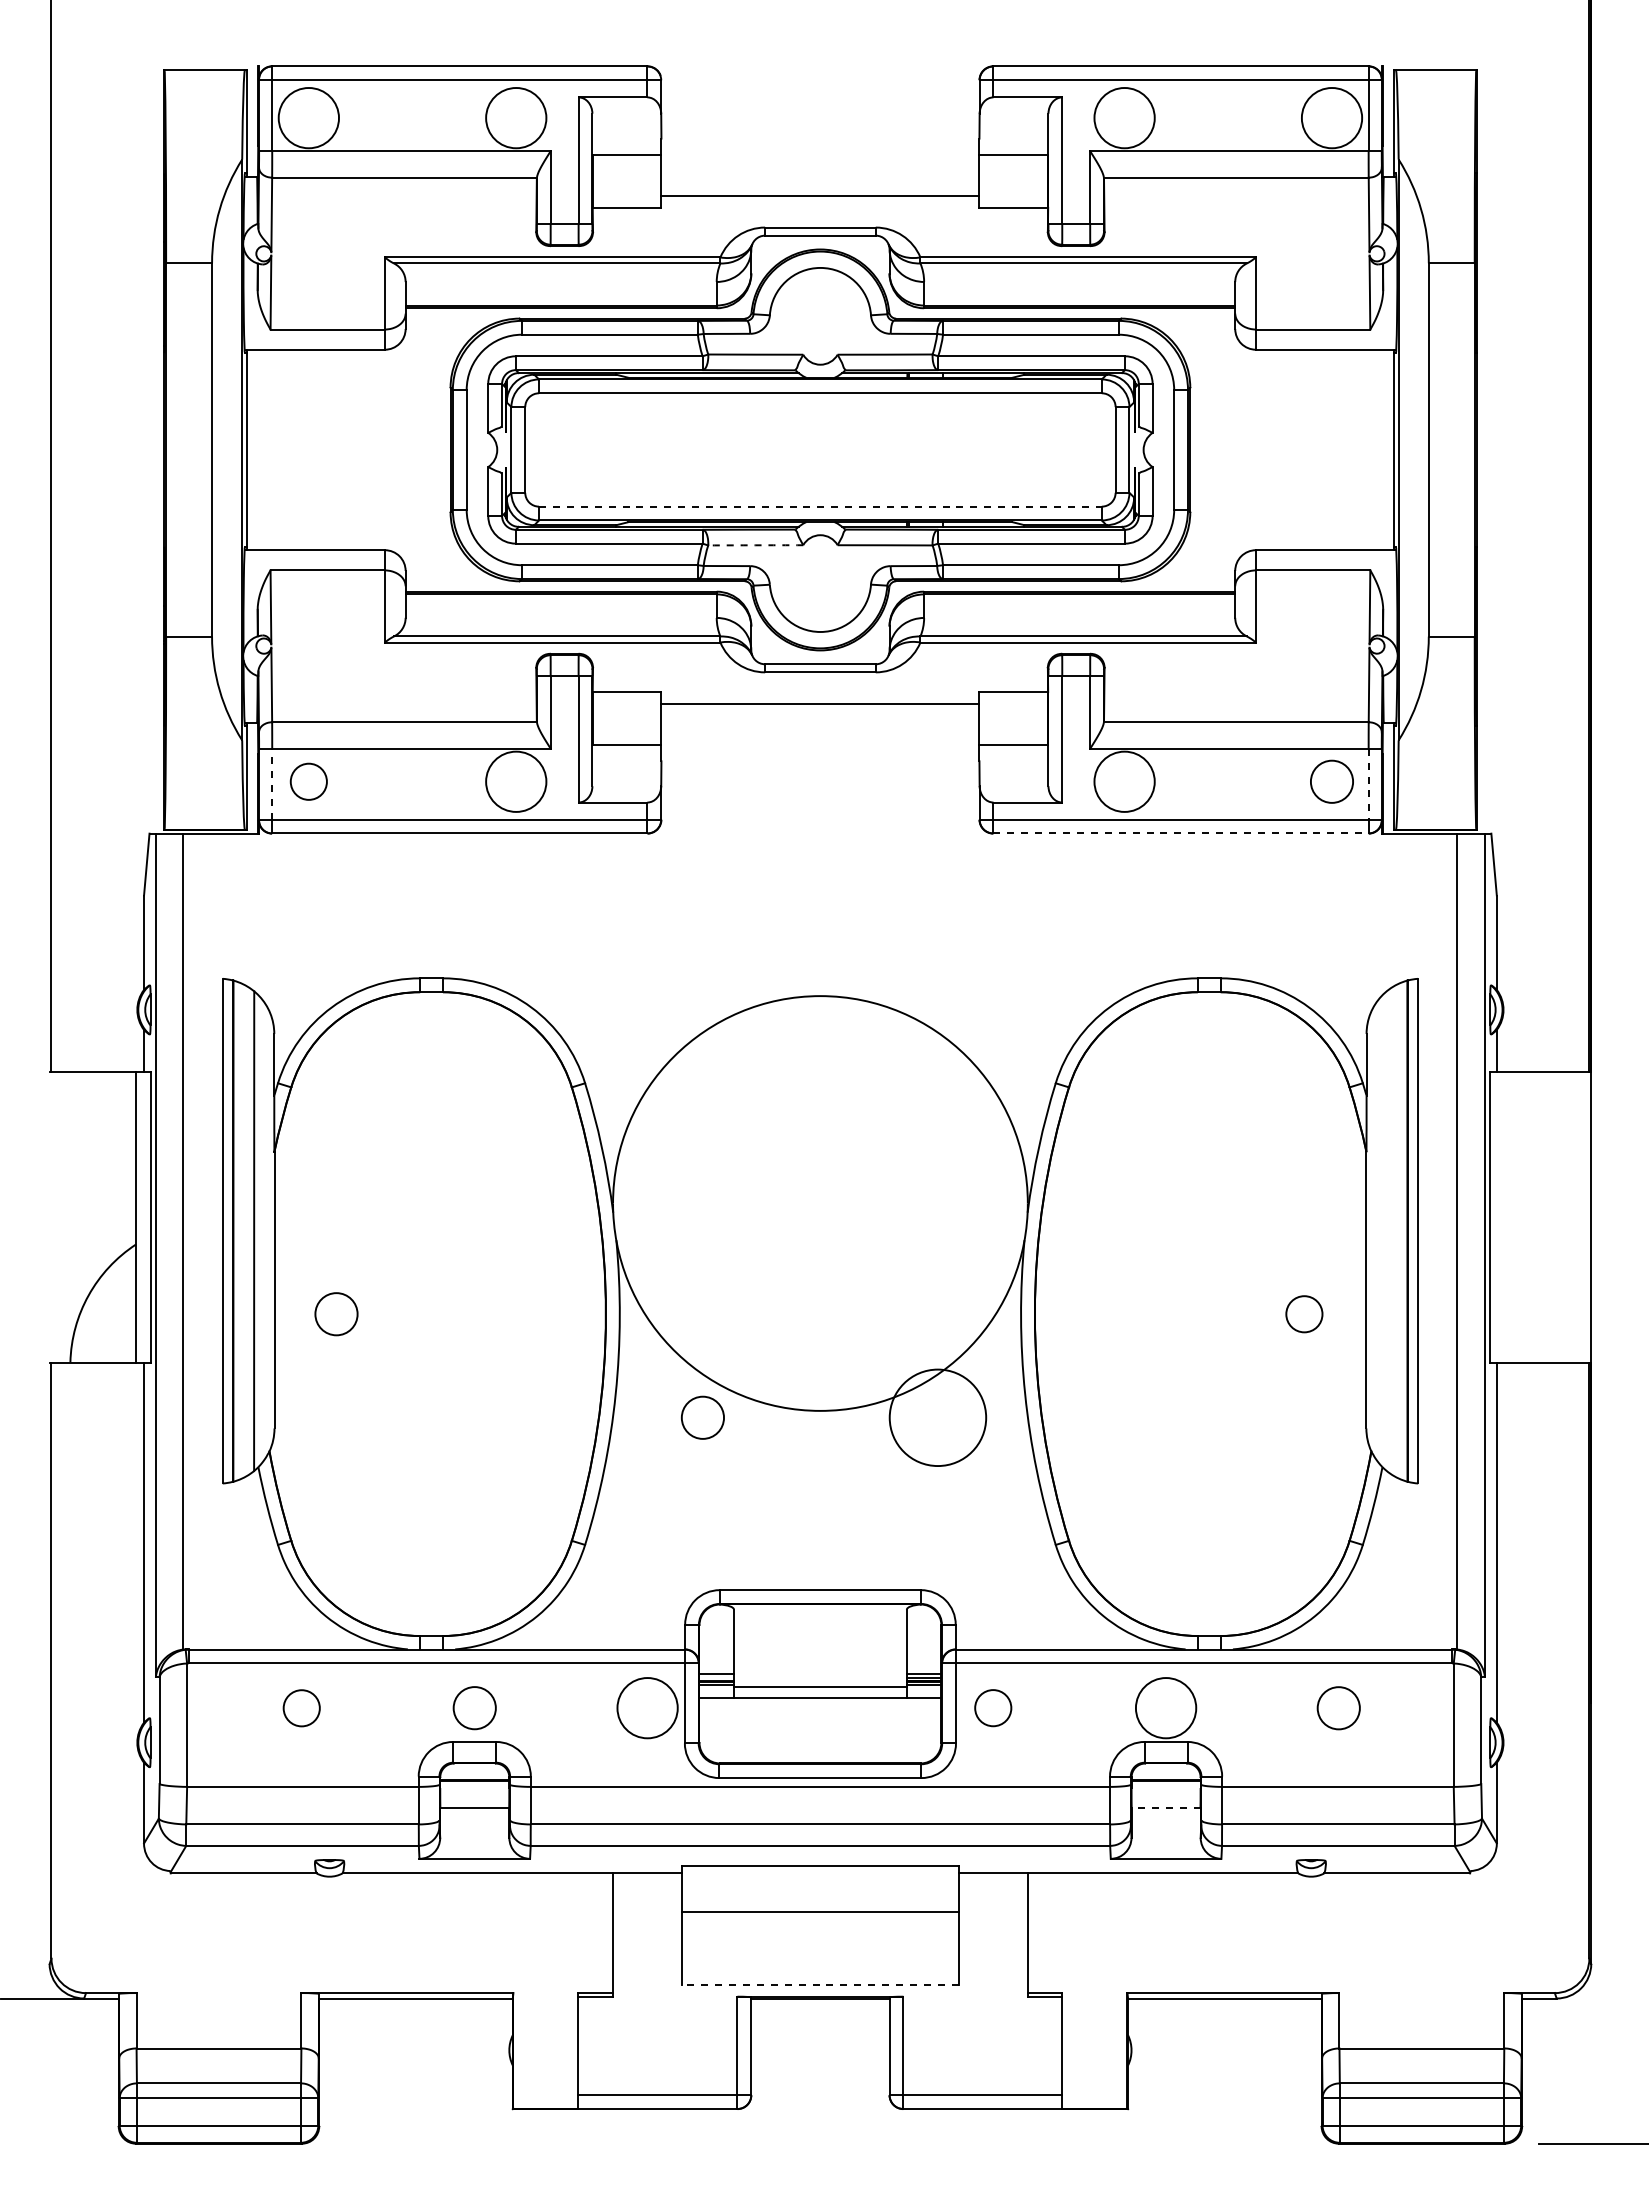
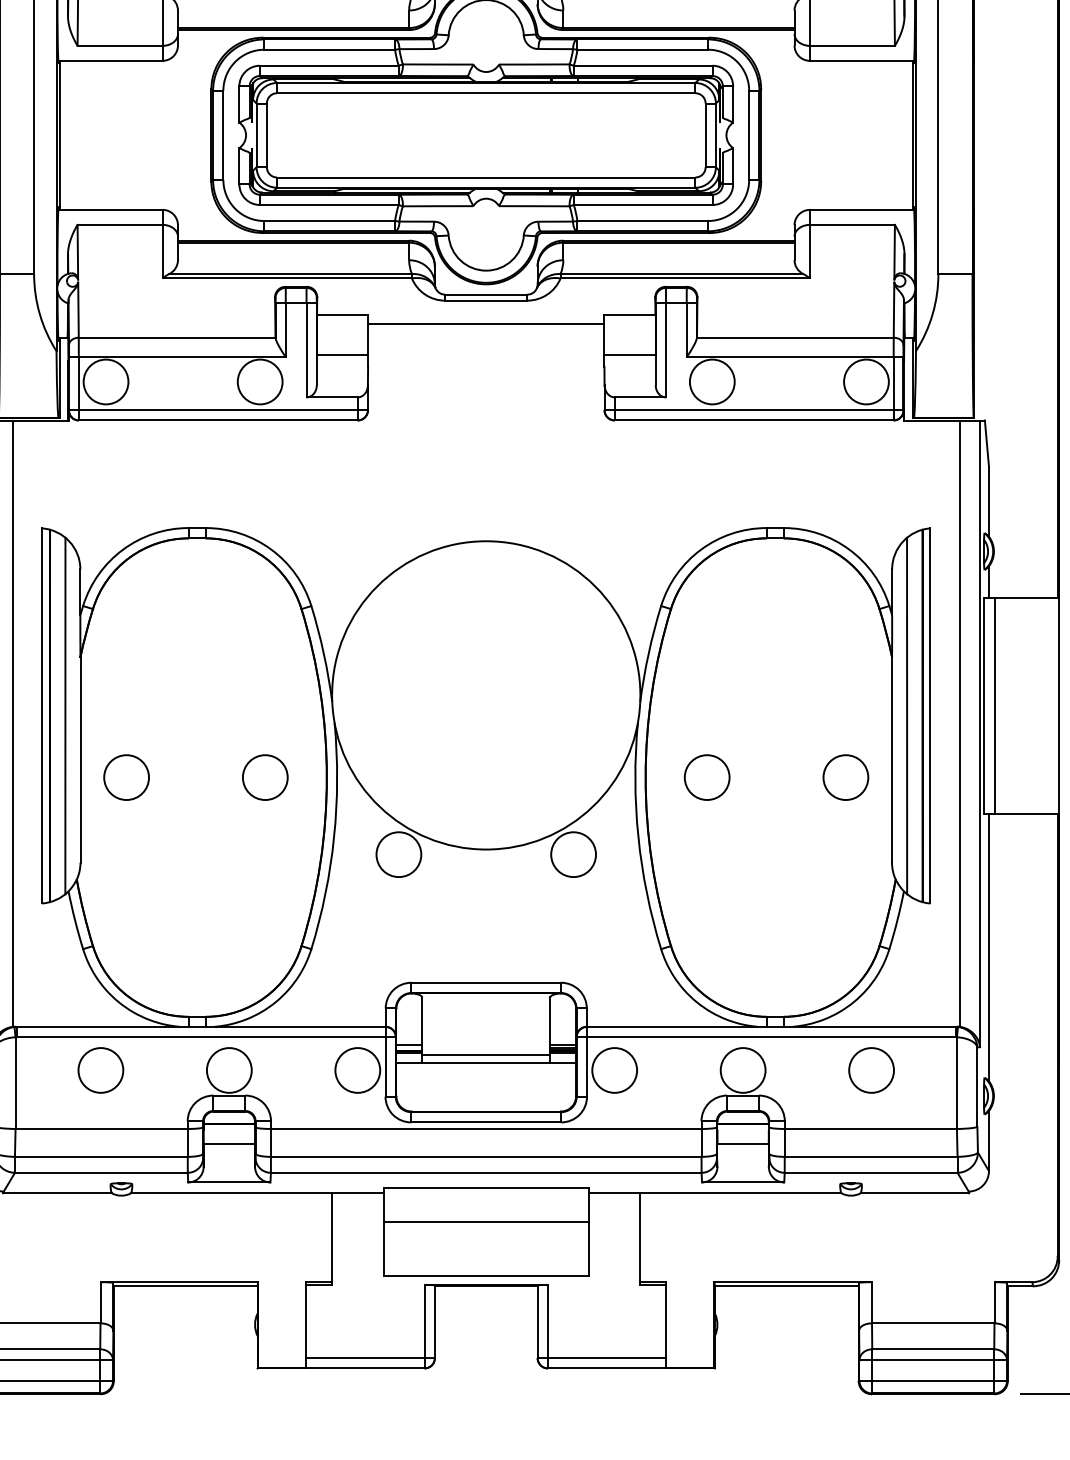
line: (820, 506) -> (486, 177), dashed -> solid
arc: (755, 545) -> (437, 206), dashed -> solid
circle: (308, 781) -> (105, 381), size x1.67
circle: (1331, 781) -> (866, 381), size x1.43
line: (272, 783) -> (79, 383), dashed -> solid
line: (1368, 784) -> (893, 383), dashed -> solid
line: (1181, 833) -> (754, 420), dashed -> solid
line: (1504, 1217) -> (994, 705), added
line: (1386, 1231) -> (906, 716), added
circle: (336, 1314) -> (126, 777), size x1.43
circle: (523, 1314) -> (265, 777), added
circle: (1117, 1314) -> (707, 777), added
circle: (1304, 1314) -> (846, 777), size x1.67
circle: (702, 1417) -> (398, 854), size x1.43
circle: (937, 1417) -> (573, 854), size x0.62
circle: (301, 1708) -> (100, 1070), size x1.67
circle: (474, 1708) -> (229, 1070), size x1.43
circle: (993, 1708) -> (614, 1070), size x1.67
circle: (1338, 1708) -> (871, 1070), size x1.43
line: (1166, 1807) -> (743, 1144), dashed -> solid
line: (819, 1984) -> (485, 1275), dashed -> solid

